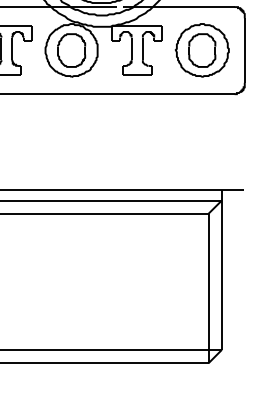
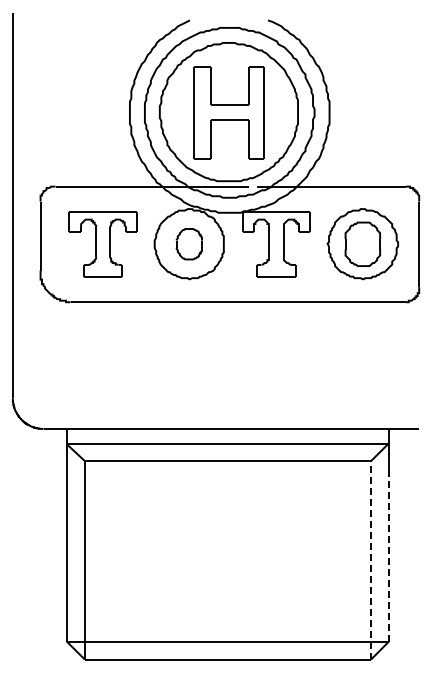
part: (71, 49) -> (189, 243), size x0.7
line: (221, 286) -> (388, 557), solid -> dashed
line: (208, 287) -> (371, 559), solid -> dashed

